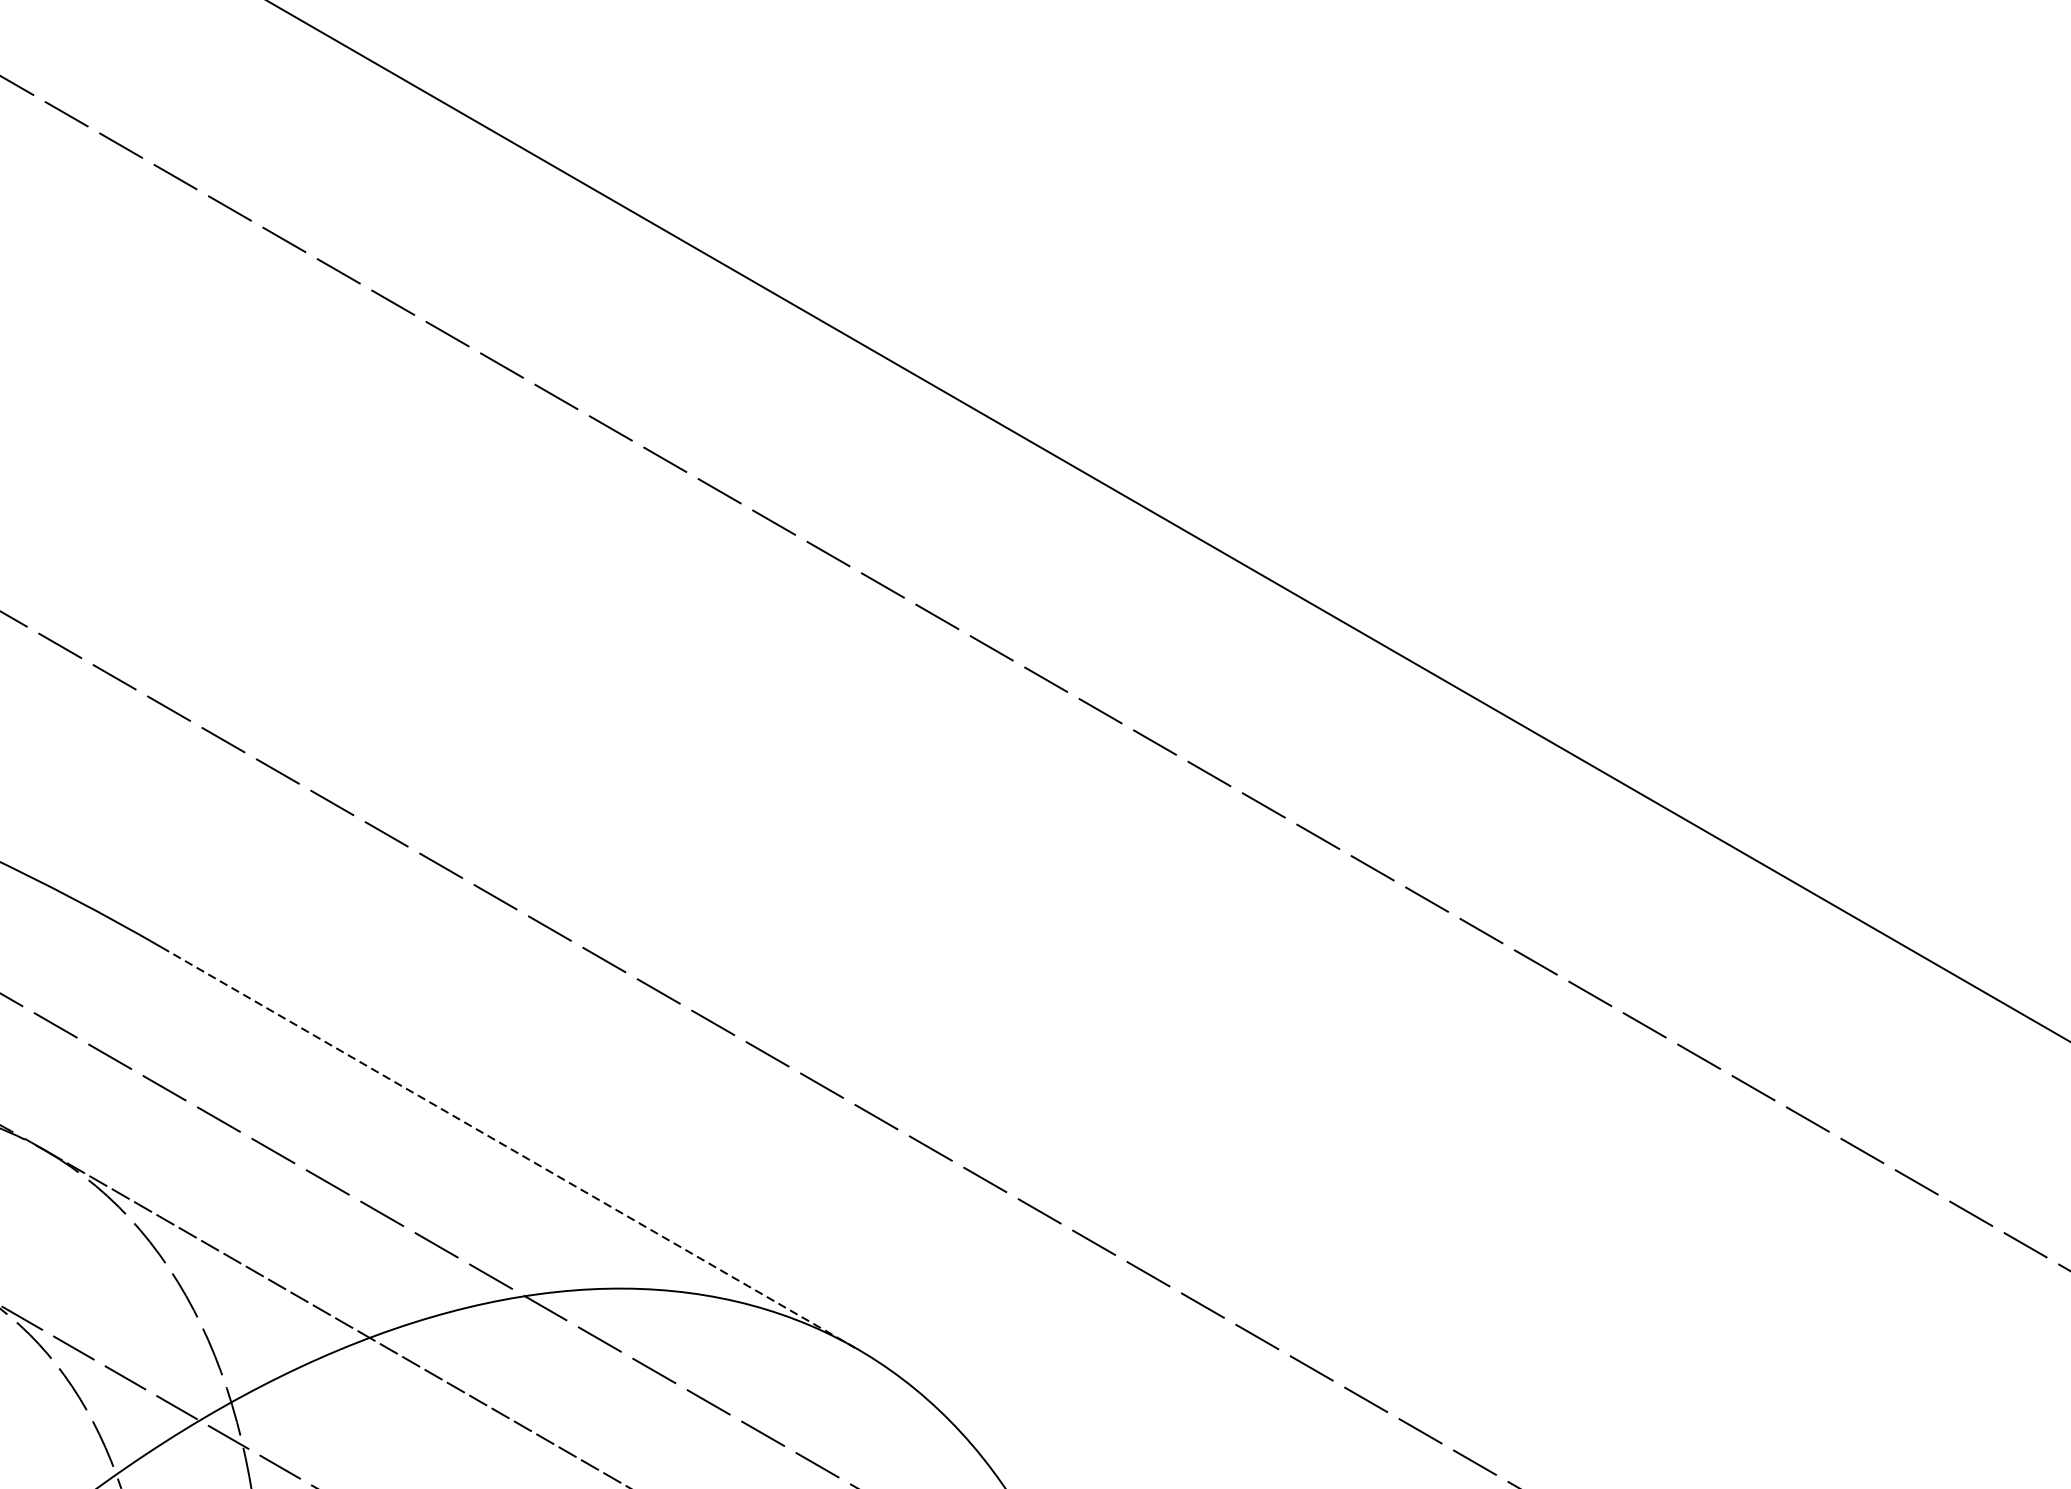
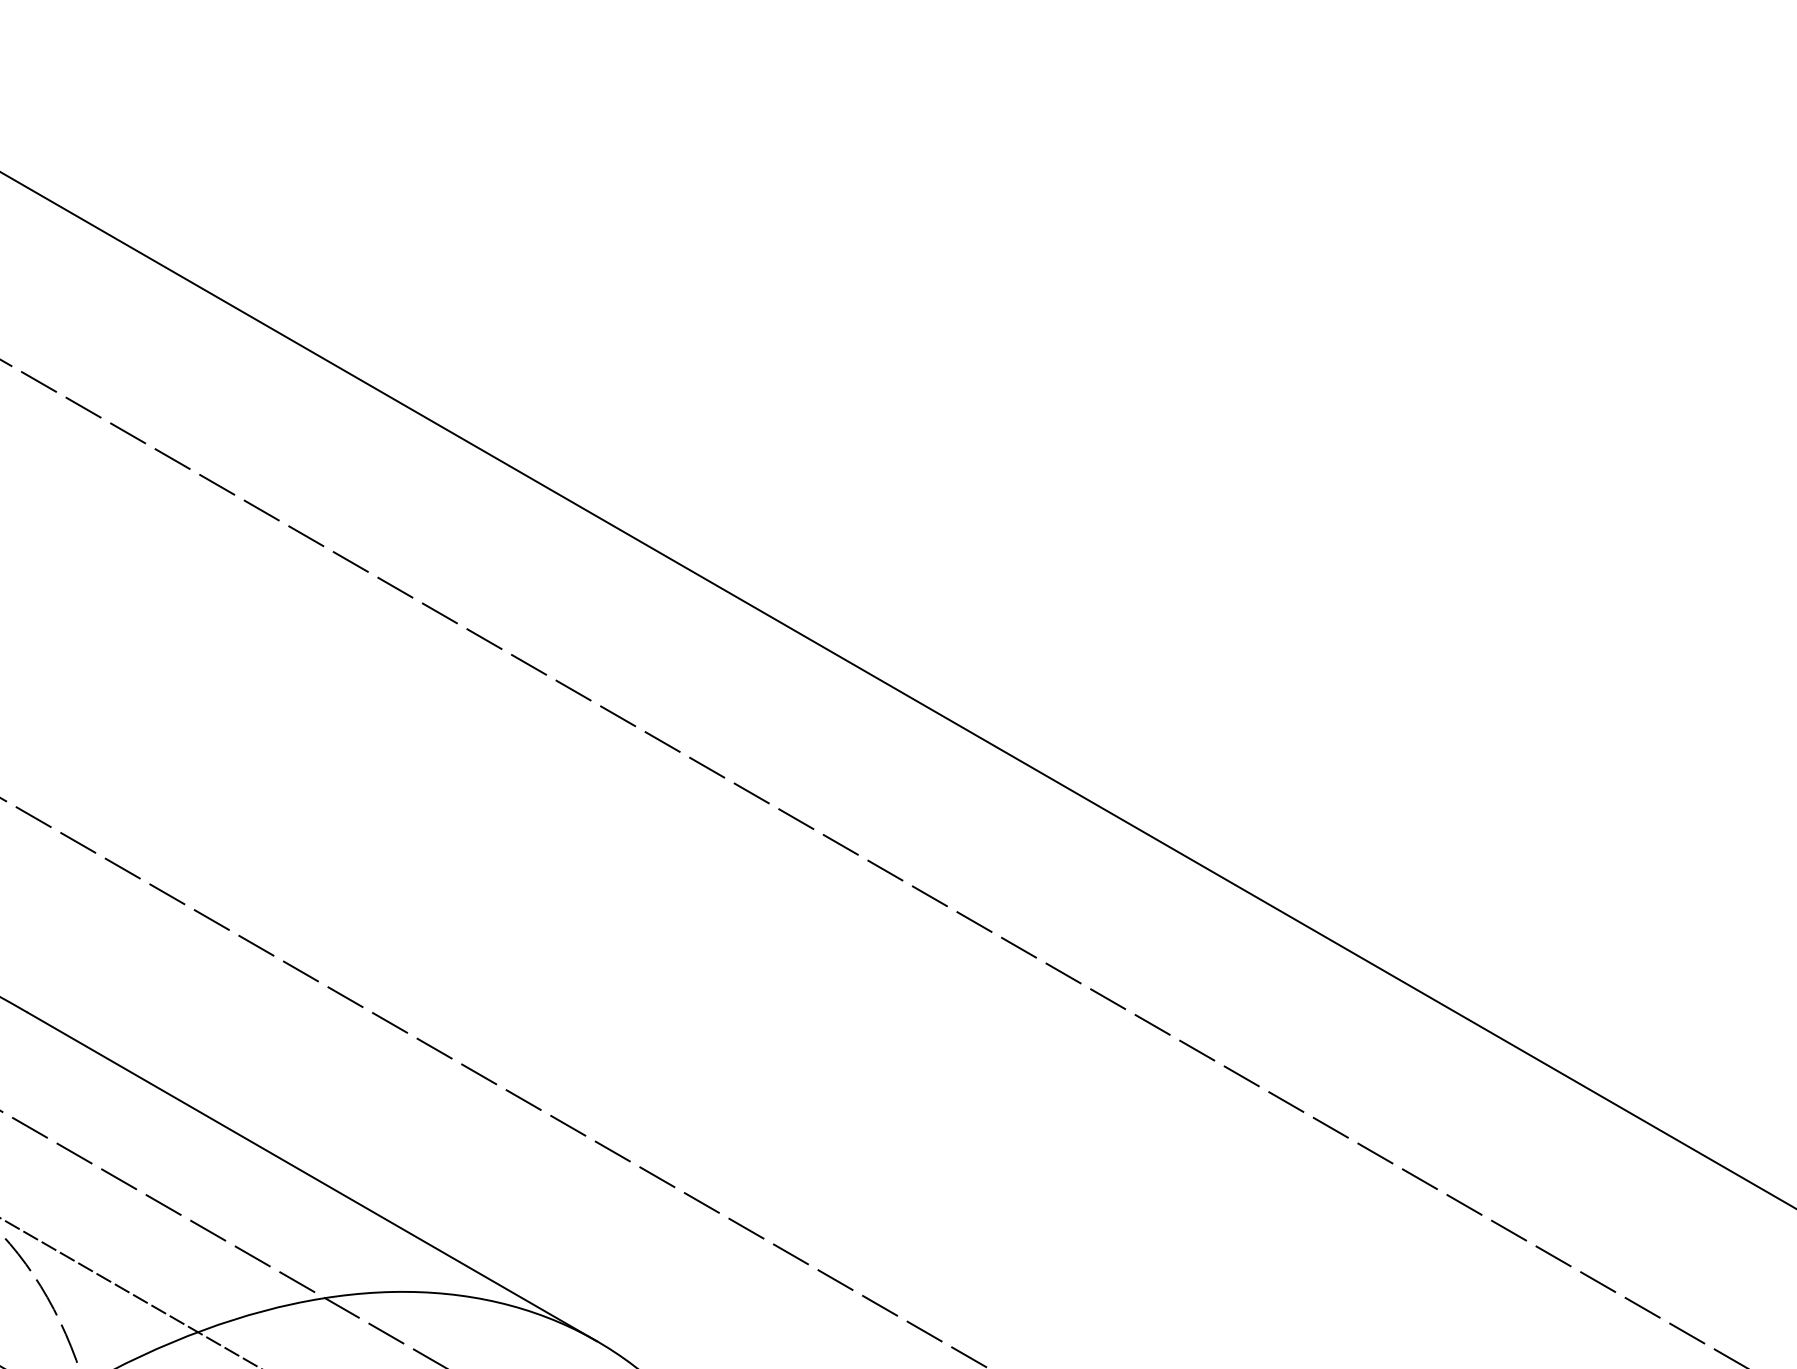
line: (509, 1147) -> (312, 1176), dashed -> solid

